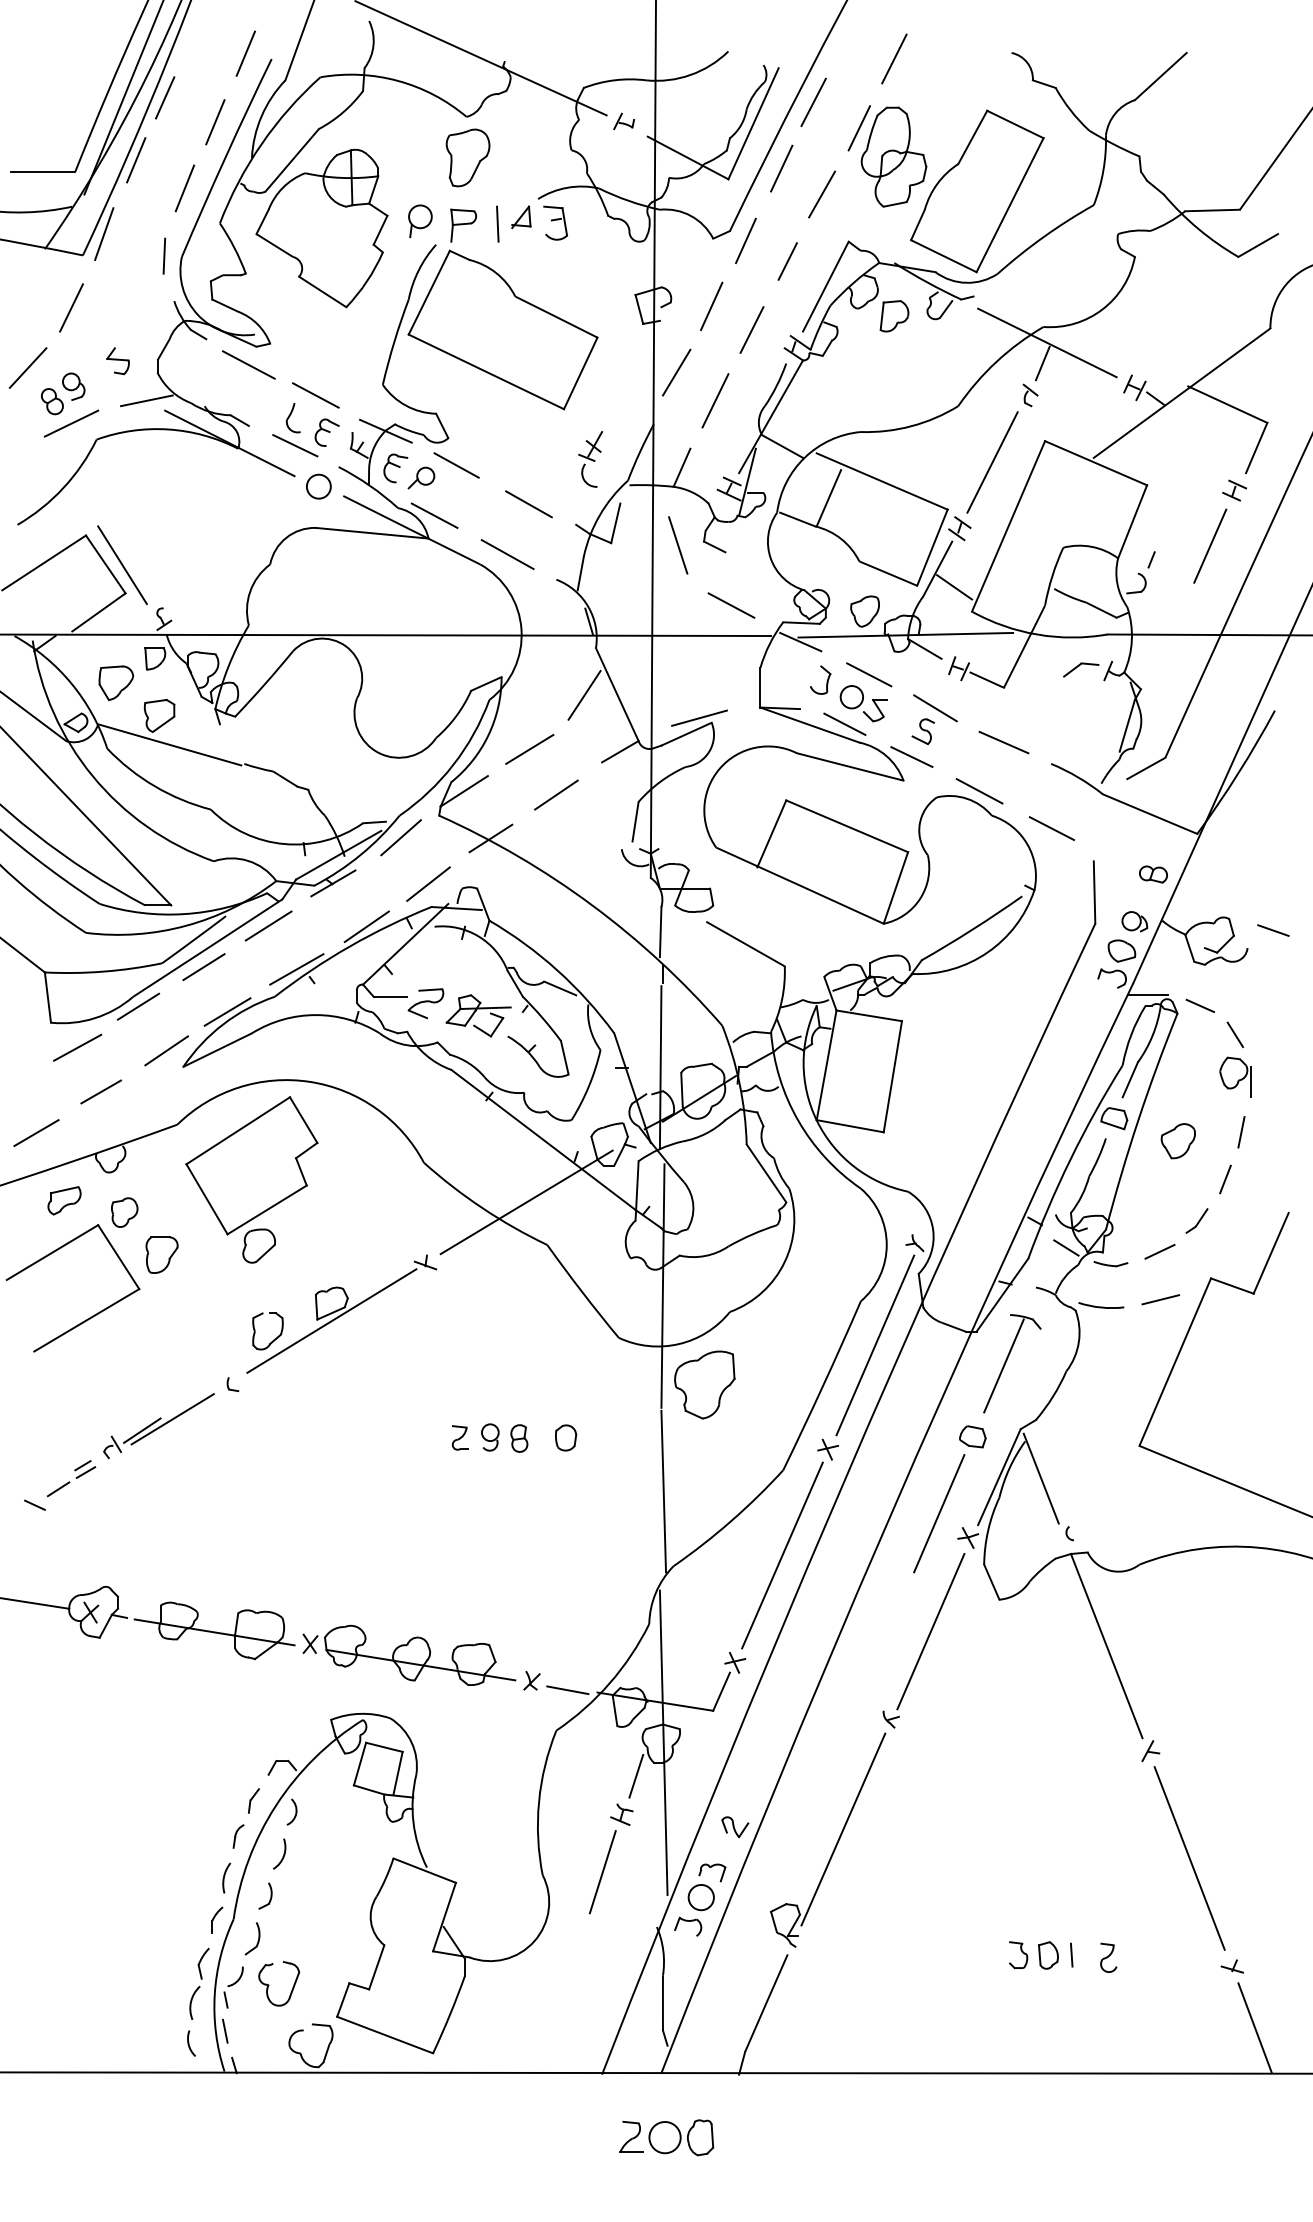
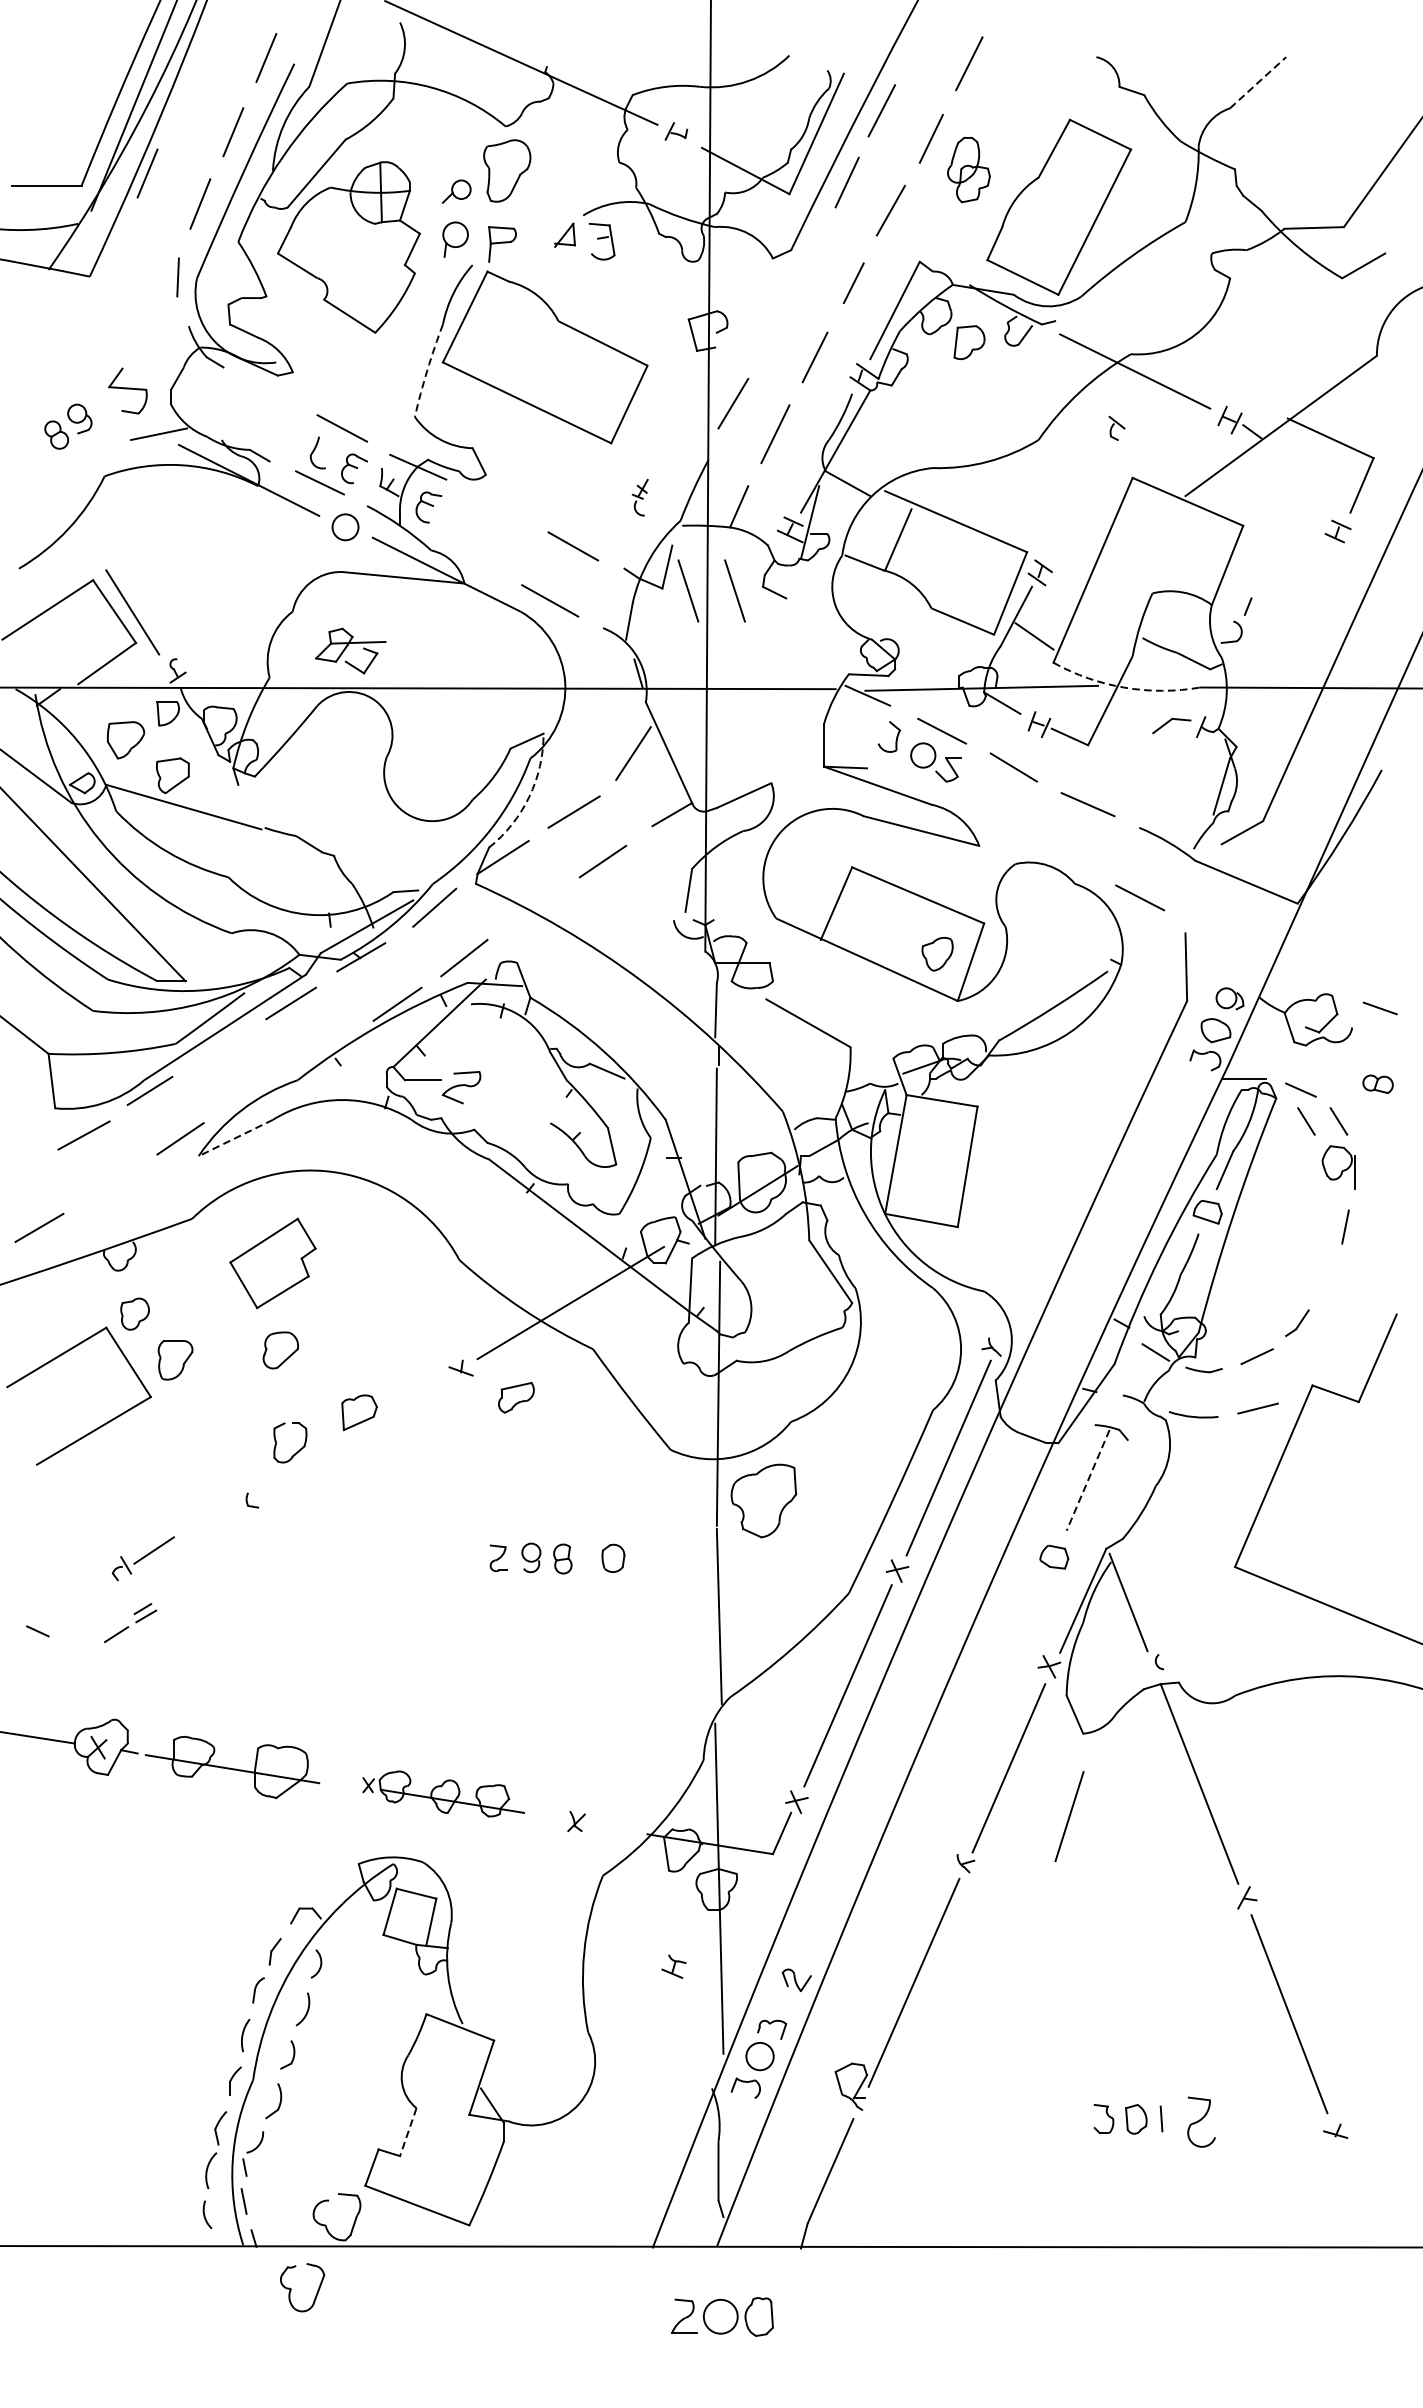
line: (1161, 76) -> (1258, 82), solid -> dashed
line: (165, 97) -> (179, 105), removed
part: (893, 156) -> (968, 169), size x0.6
line: (497, 223) -> (539, 242), removed
line: (104, 233) -> (113, 252), removed
line: (745, 240) -> (807, 260), removed
line: (711, 306) -> (771, 332), removed
line: (71, 307) -> (77, 333), removed
arc: (394, 341) -> (427, 369), solid -> dashed
part: (117, 361) -> (127, 391), size x1.6
line: (1042, 363) -> (1129, 393), removed
line: (248, 364) -> (269, 394), removed
line: (27, 367) -> (29, 398), removed
line: (71, 423) -> (77, 458), removed
part: (590, 459) -> (639, 497), size x0.6
line: (992, 462) -> (1075, 501), removed
line: (456, 465) -> (494, 504), removed
part: (421, 477) -> (456, 191), moved
line: (434, 515) -> (470, 558), removed
line: (635, 545) -> (688, 591), added
line: (1210, 545) -> (1311, 591), removed
line: (731, 605) -> (792, 656), removed
part: (864, 611) -> (936, 954), moved
arc: (1037, 634) -> (1124, 687), solid -> dashed
line: (699, 717) -> (758, 777), removed
line: (844, 723) -> (915, 783), removed
part: (922, 731) -> (999, 792), removed
arc: (488, 735) -> (529, 796), solid -> dashed
line: (911, 756) -> (987, 819), removed
line: (979, 791) -> (1061, 857), removed
line: (490, 838) -> (531, 908), removed
part: (1153, 874) -> (1378, 1084), moved
line: (203, 967) -> (220, 1048), removed
line: (296, 969) -> (321, 1050), removed
line: (227, 1011) -> (246, 1096), removed
part: (478, 1015) -> (350, 650), moved
line: (1204, 1034) -> (1305, 1121), added
line: (217, 1050) -> (235, 1138), solid -> dashed
line: (101, 1091) -> (109, 1182), removed
part: (1177, 1141) -> (1276, 1237), removed
part: (251, 1165) -> (272, 1263), size x0.6
line: (1225, 1179) -> (1328, 1278), removed
part: (64, 1200) -> (516, 1397), moved
line: (331, 1320) -> (359, 1431), removed
line: (1003, 1366) -> (1087, 1480), solid -> dashed
line: (172, 1419) -> (186, 1538), removed
part: (71, 1478) -> (130, 1622), moved
line: (939, 1513) -> (1018, 1640), removed
part: (409, 1654) -> (443, 1793), size x0.7
line: (567, 1690) -> (615, 1832), removed
line: (636, 1775) -> (689, 1924), removed
line: (602, 1872) -> (1069, 1816), moved
part: (1108, 1957) -> (1201, 2121), size x1.6
line: (376, 1967) -> (408, 2132), solid -> dashed
part: (269, 1985) -> (292, 2289), moved
line: (1254, 2028) -> (1359, 2198), removed

